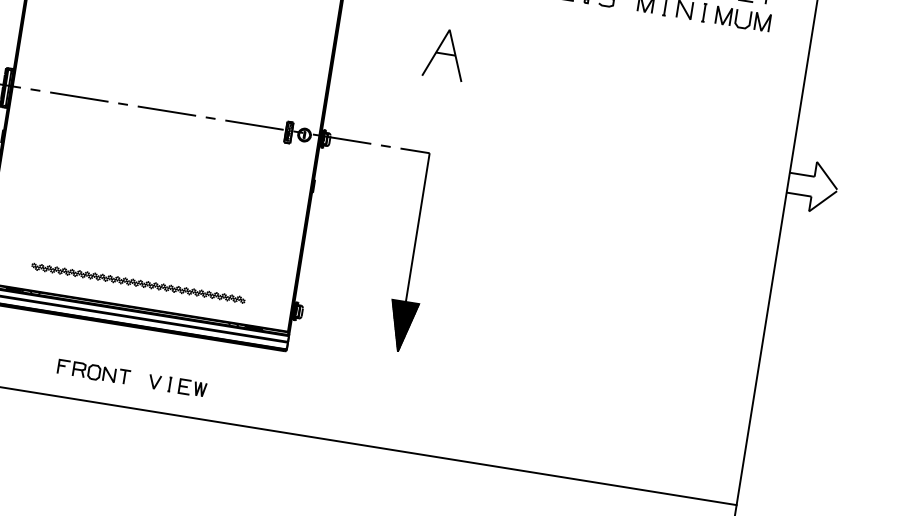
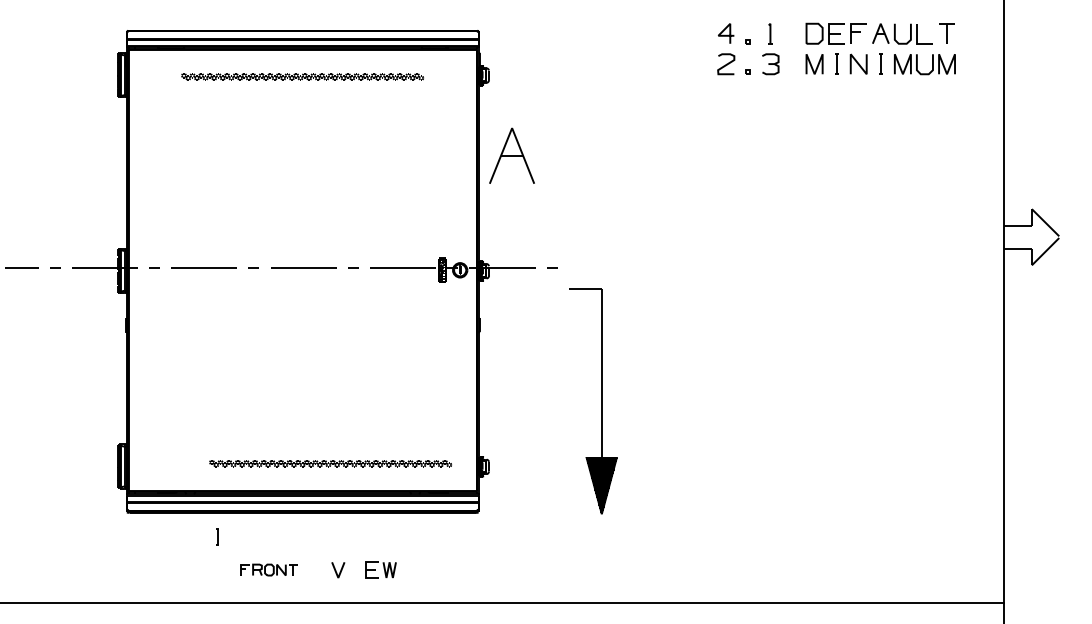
part: (445, 53) -> (511, 155), moved
part: (413, 252) -> (601, 401), moved
part: (138, 283) -> (330, 463), moved
part: (93, 371) -> (268, 569), size x0.7
line: (170, 383) -> (217, 536), moved

